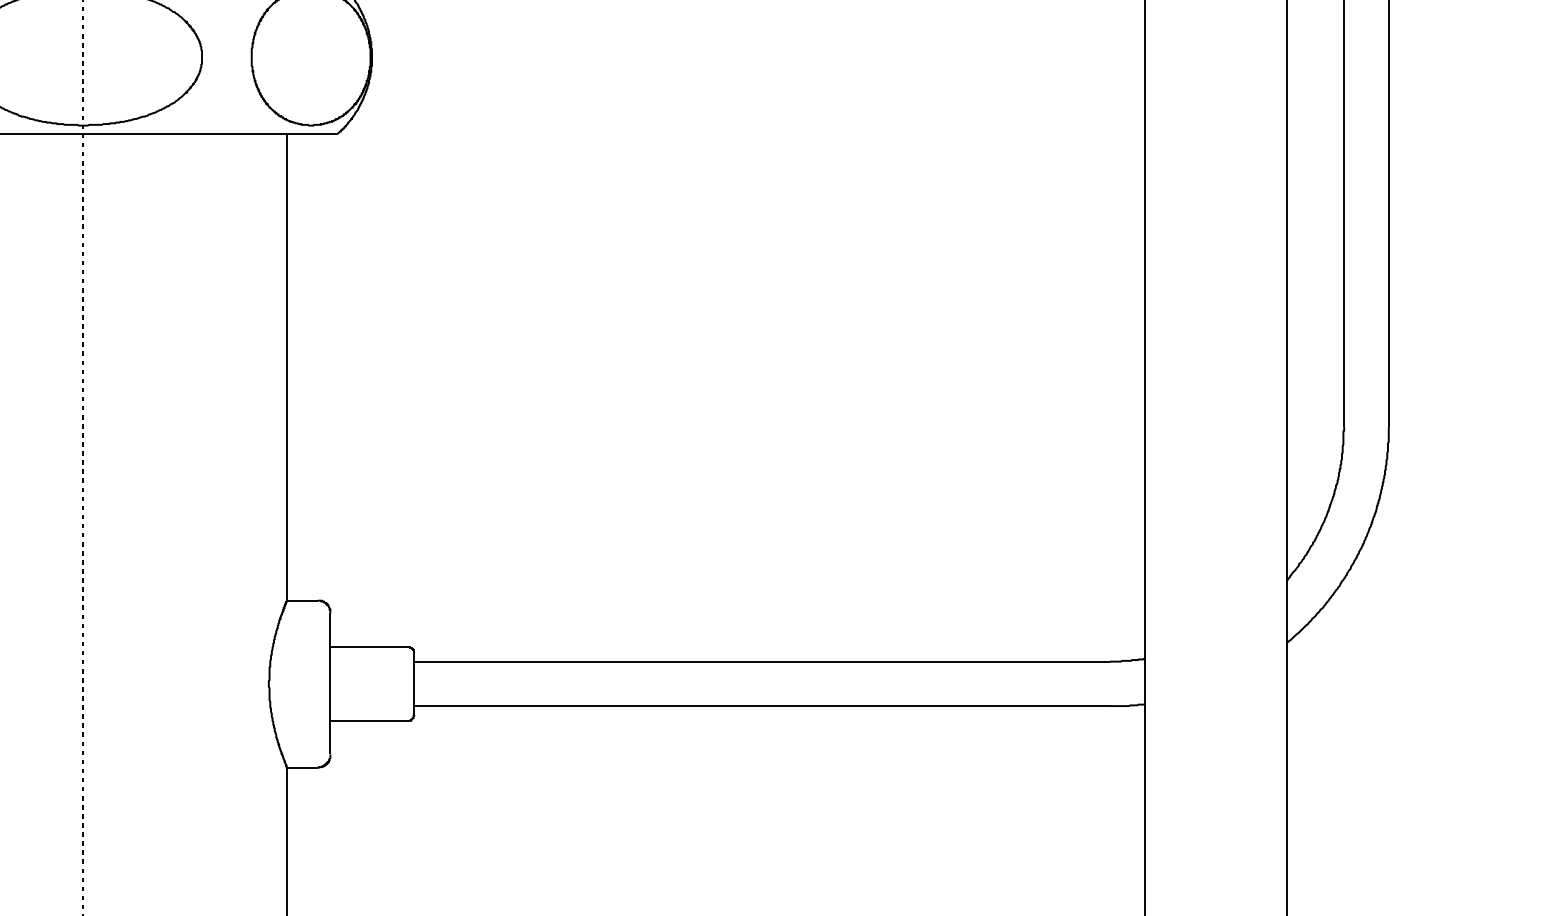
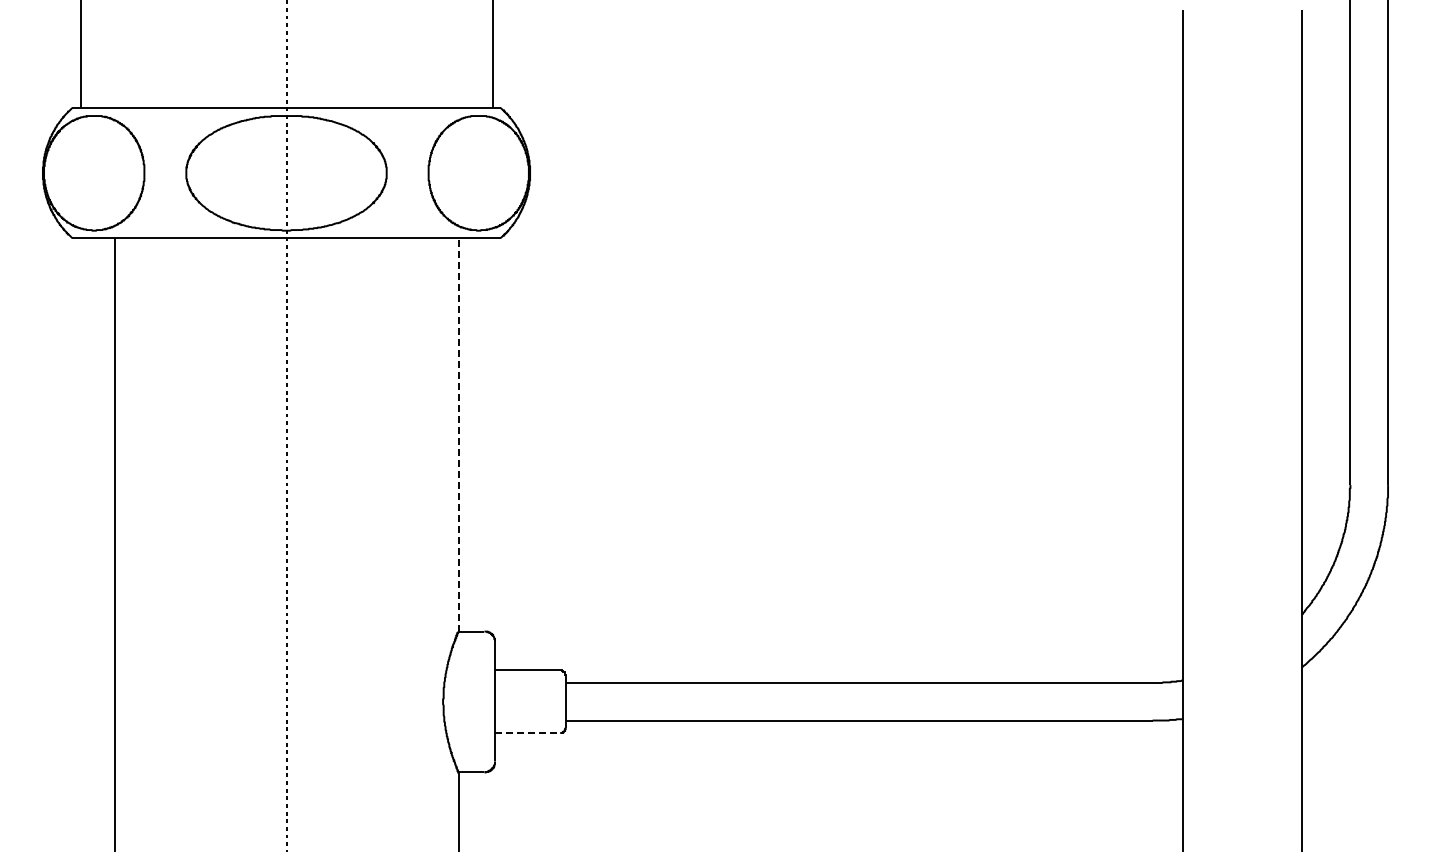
line: (287, 367) -> (458, 434), solid -> dashed
line: (368, 721) -> (527, 733), solid -> dashed

